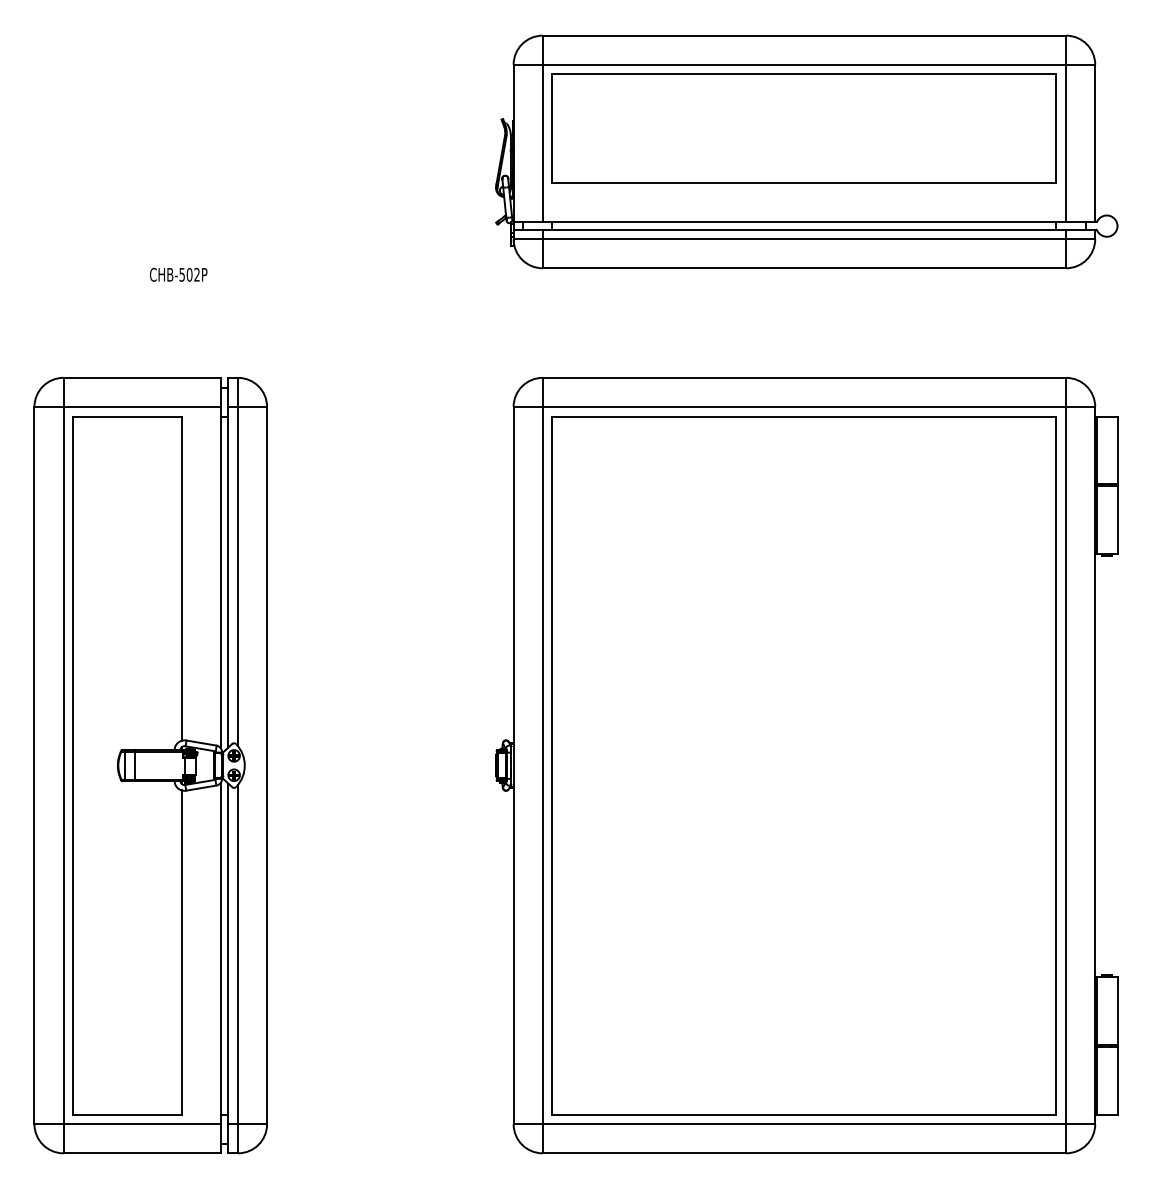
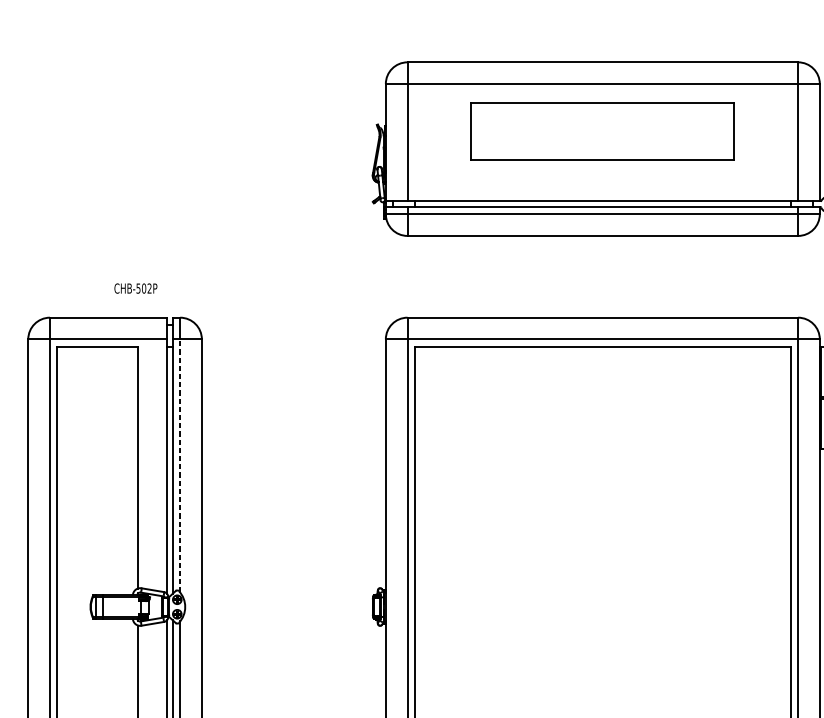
part: (803, 128) -> (602, 131), size x0.7
text: (178, 274) -> (135, 288), moved
line: (238, 576) -> (180, 465), solid -> dashed

